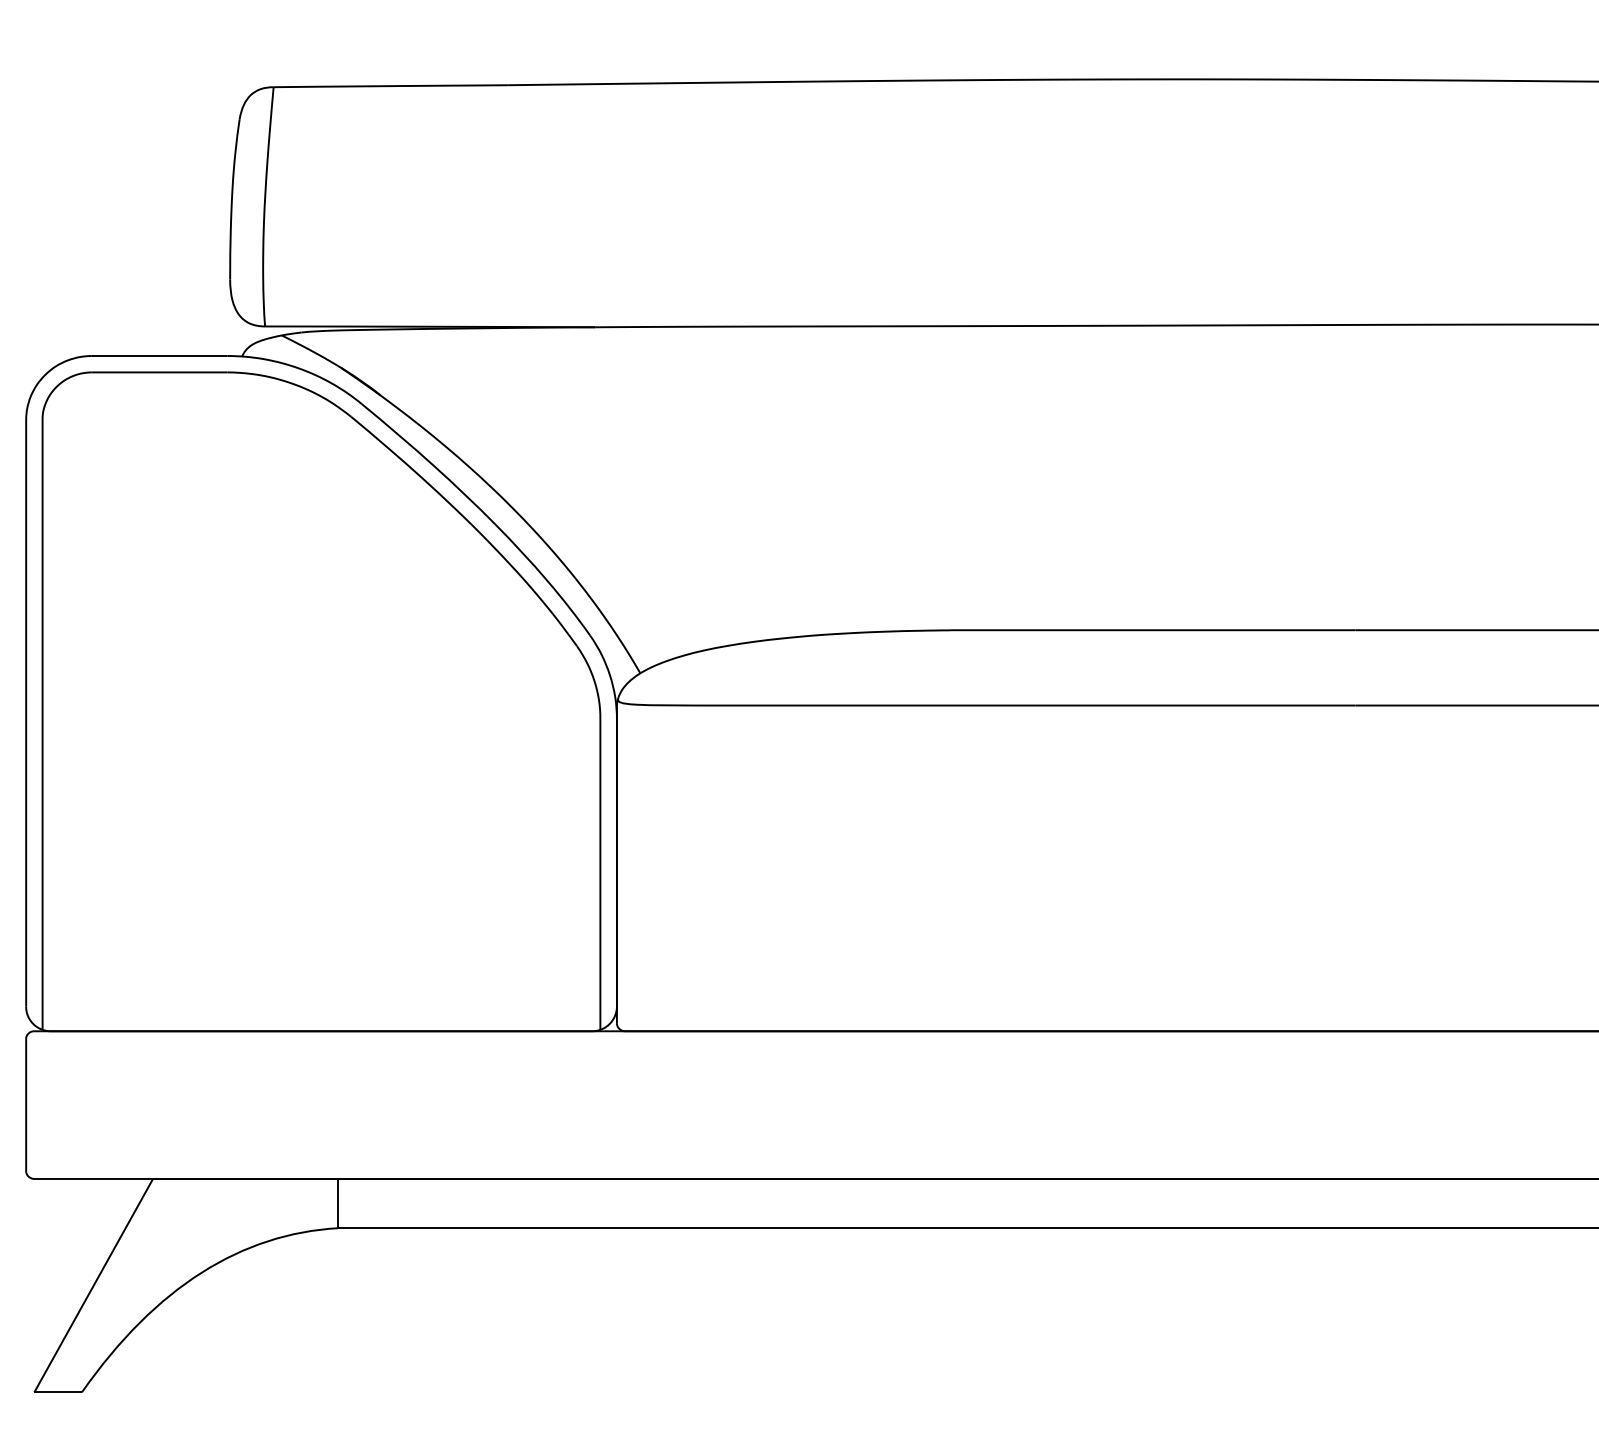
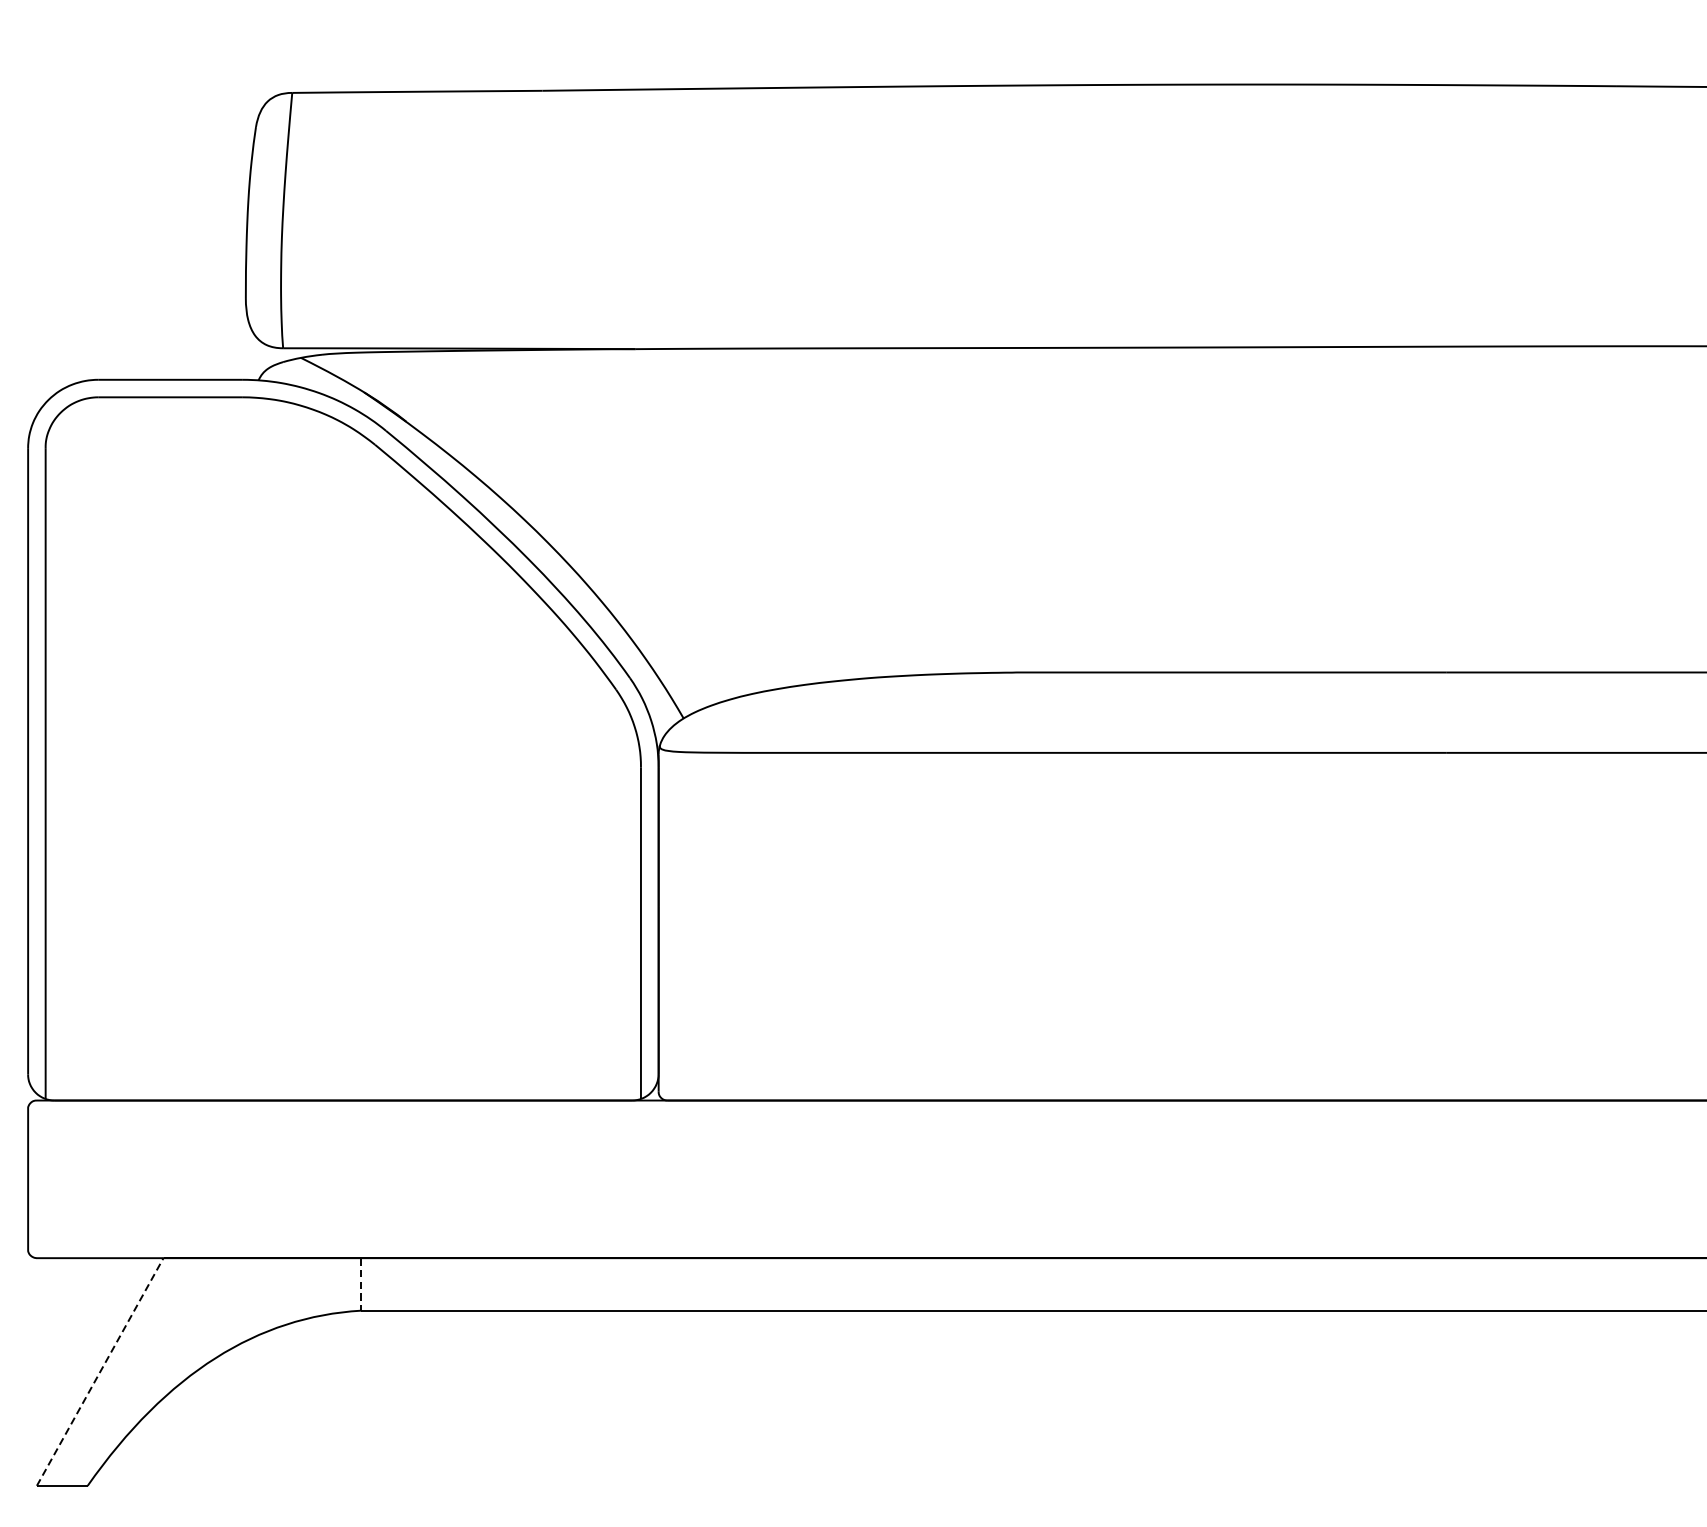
line: (337, 1203) -> (360, 1284), solid -> dashed
line: (93, 1285) -> (99, 1371), solid -> dashed

